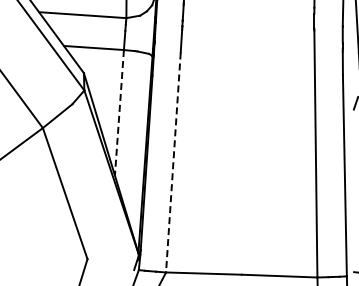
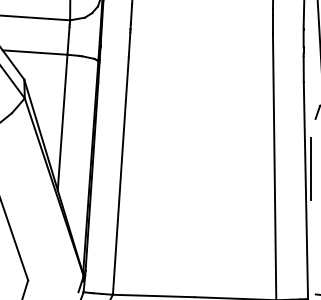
line: (119, 112) -> (62, 122), dashed -> solid
line: (349, 155) -> (310, 168), added
line: (173, 162) -> (120, 176), dashed -> solid

